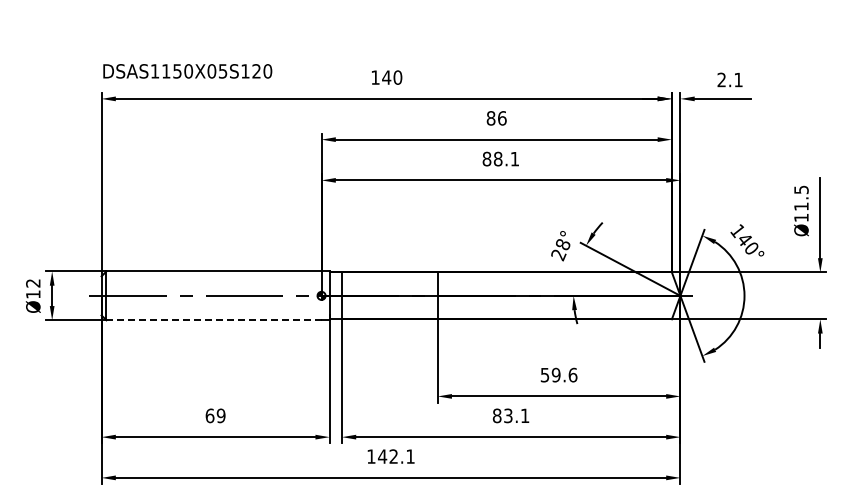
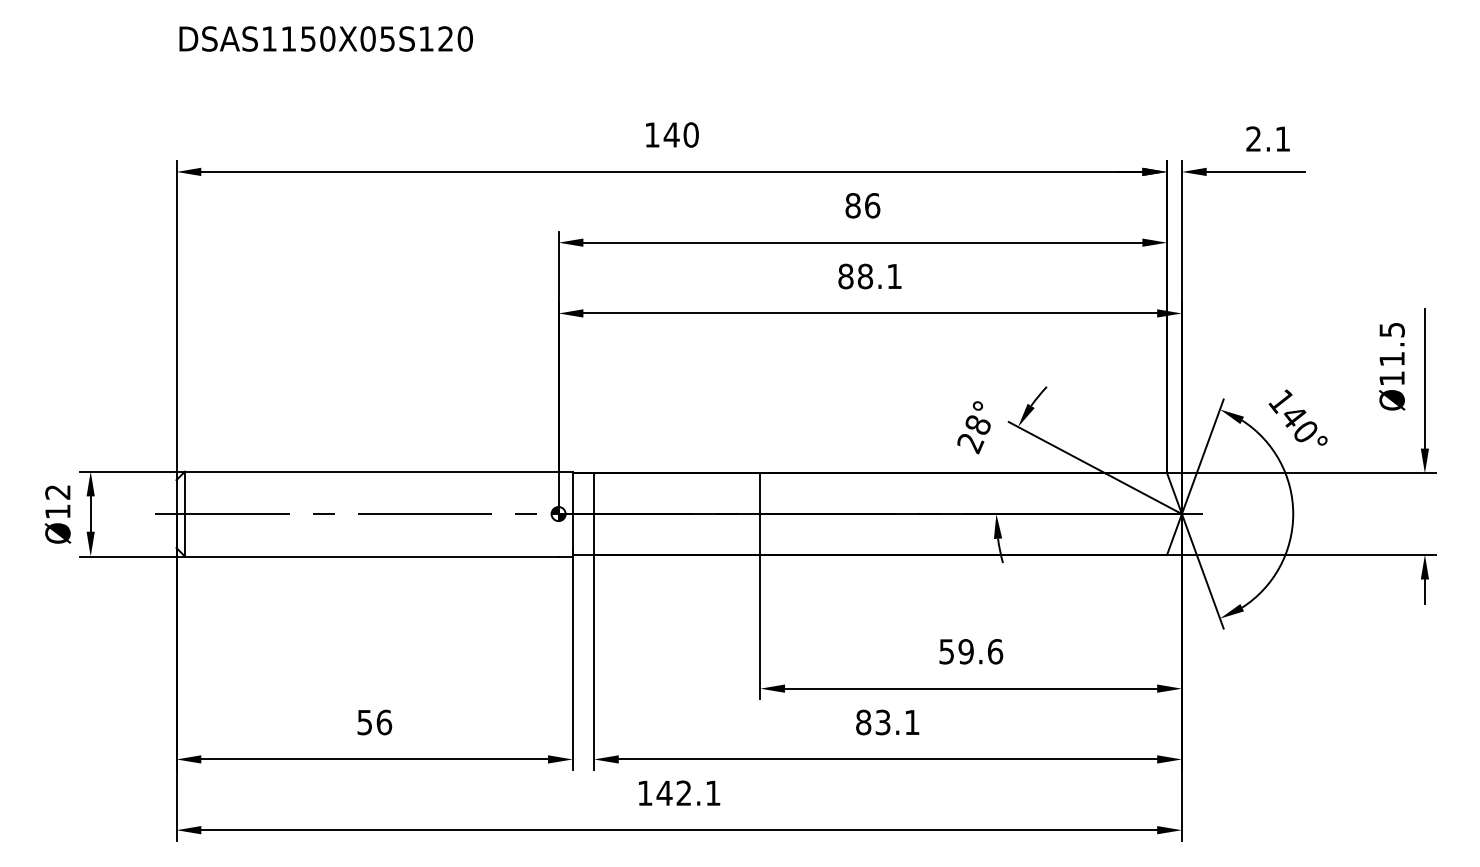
text: (187, 71) -> (325, 39), moved
line: (214, 320) -> (372, 556), dashed -> solid
text: (215, 415) -> (374, 721), 69 -> 56

